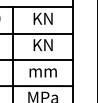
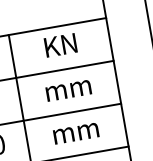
text: (42, 45) -> (67, 89), KN -> mm

